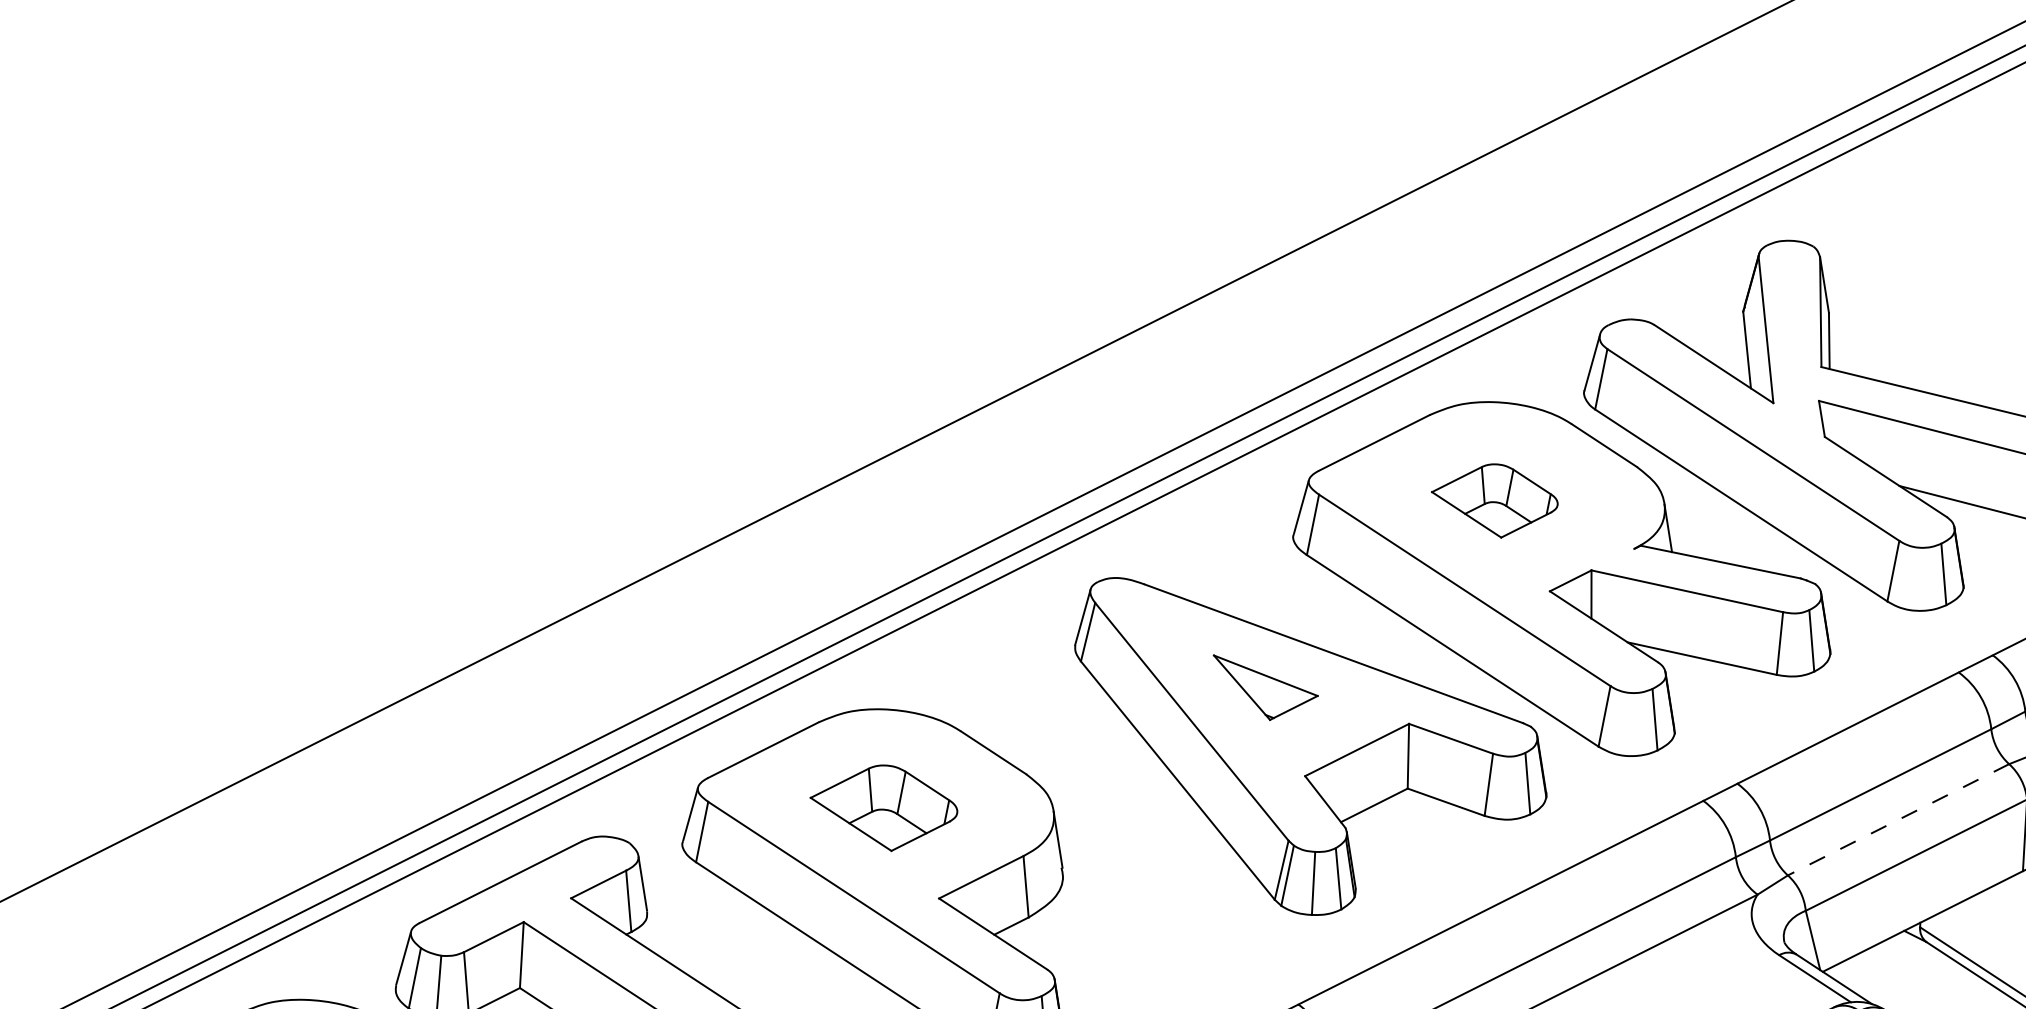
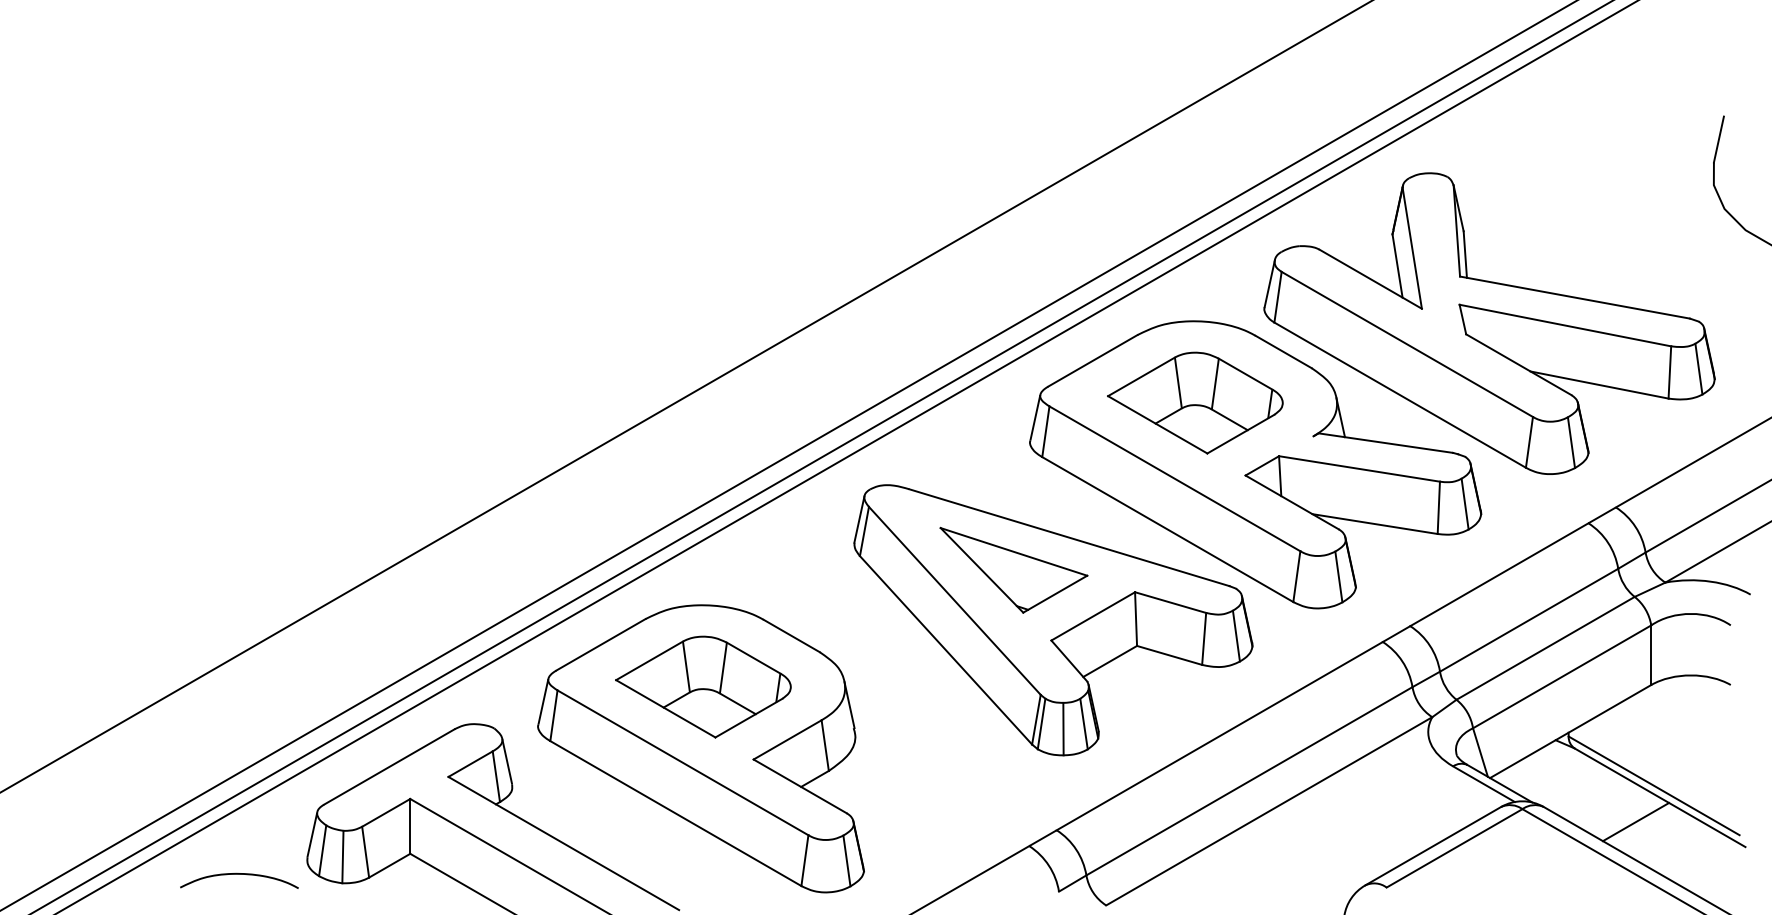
part: (1494, 500) -> (1195, 402), size x1.67
part: (1264, 688) -> (1013, 569), size x1.67
part: (883, 807) -> (703, 686), size x1.43
line: (1898, 819) -> (1545, 648), dashed -> solid

